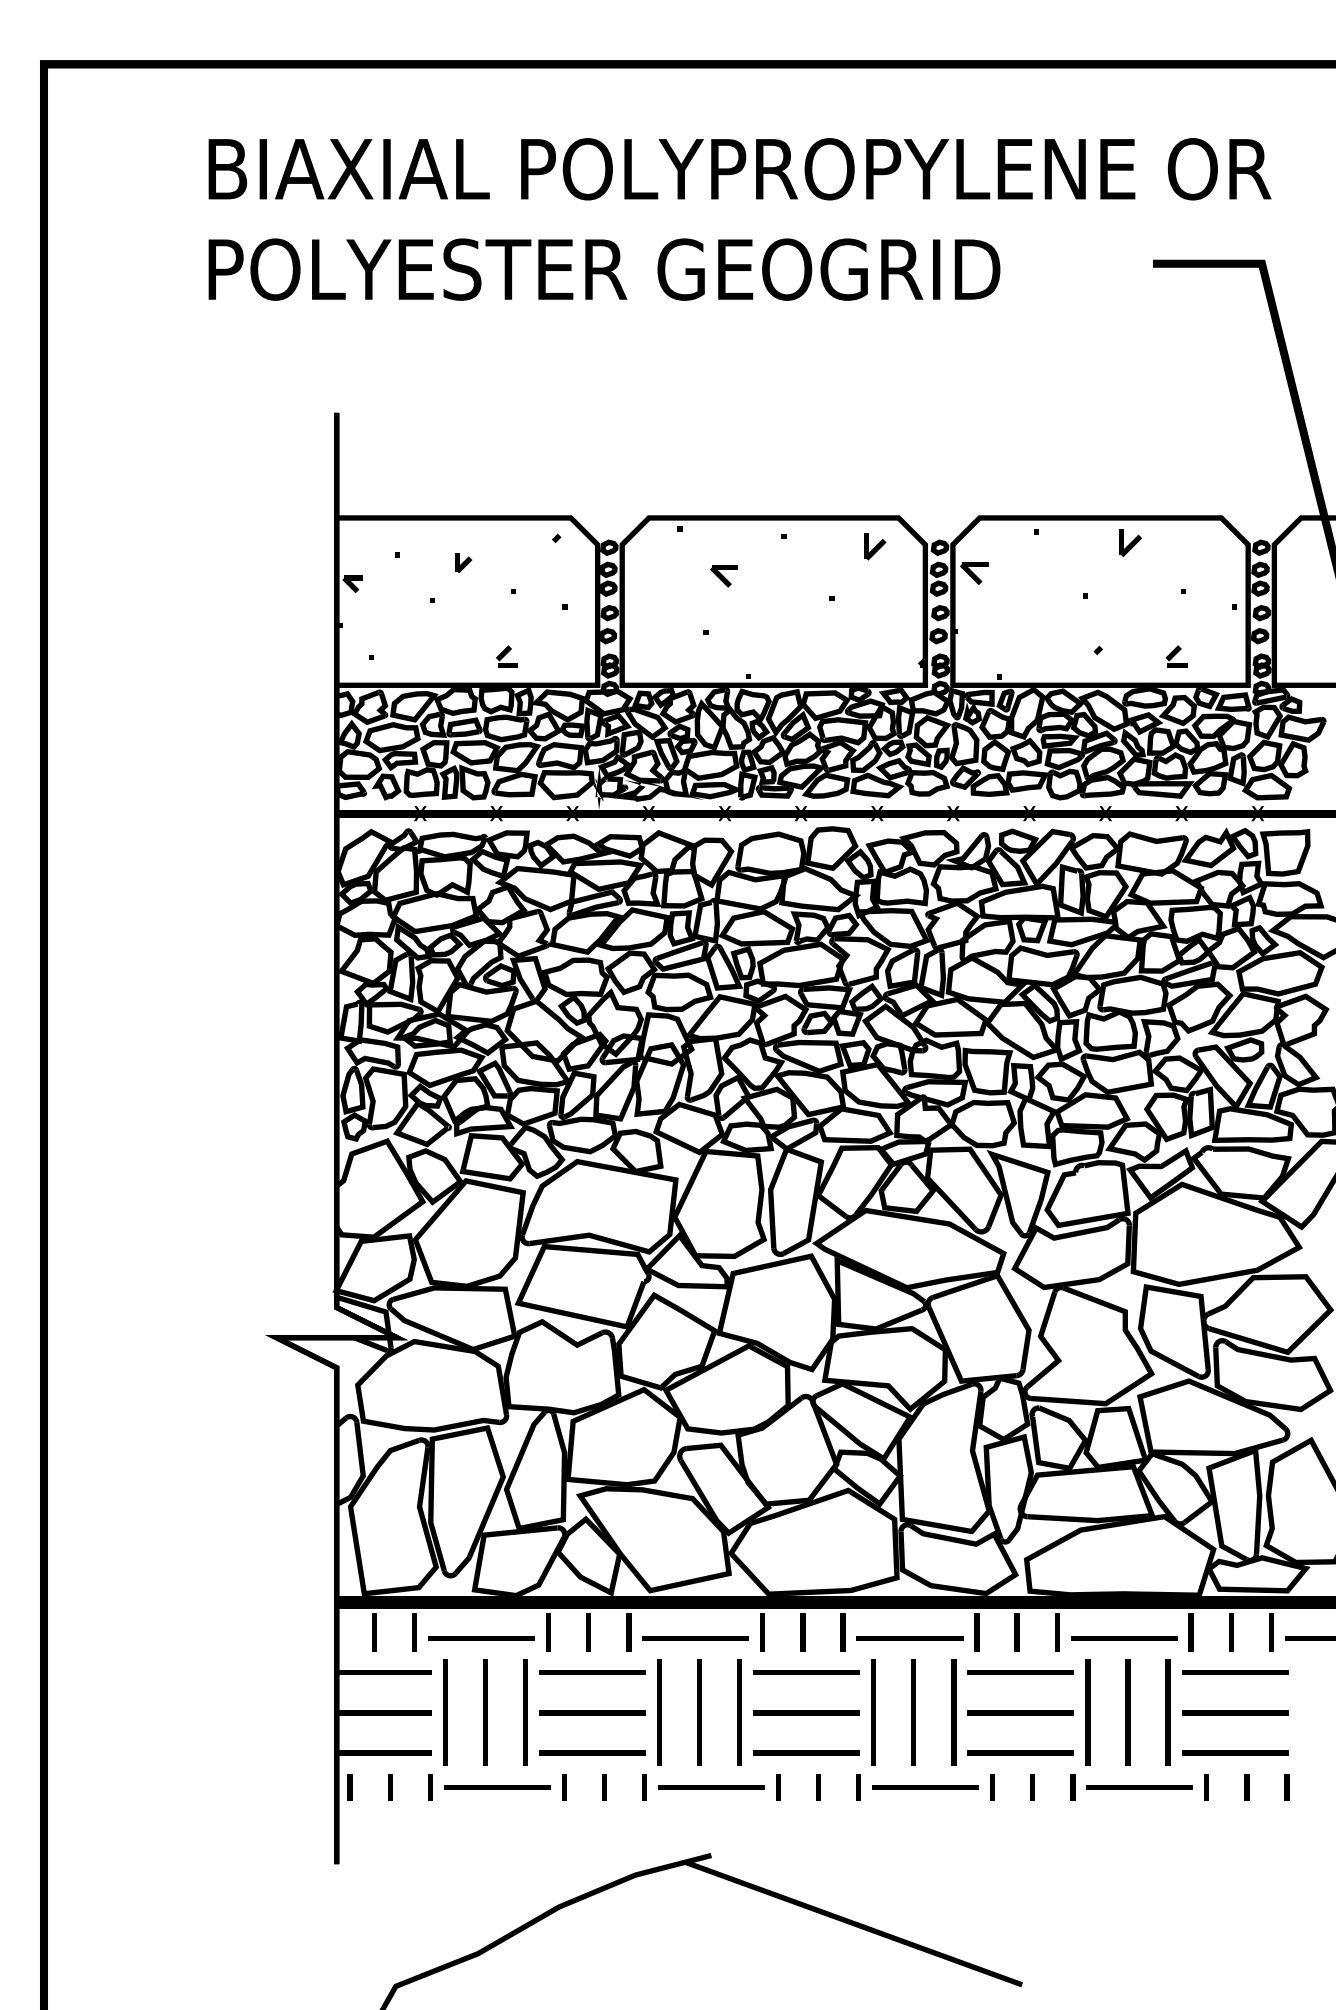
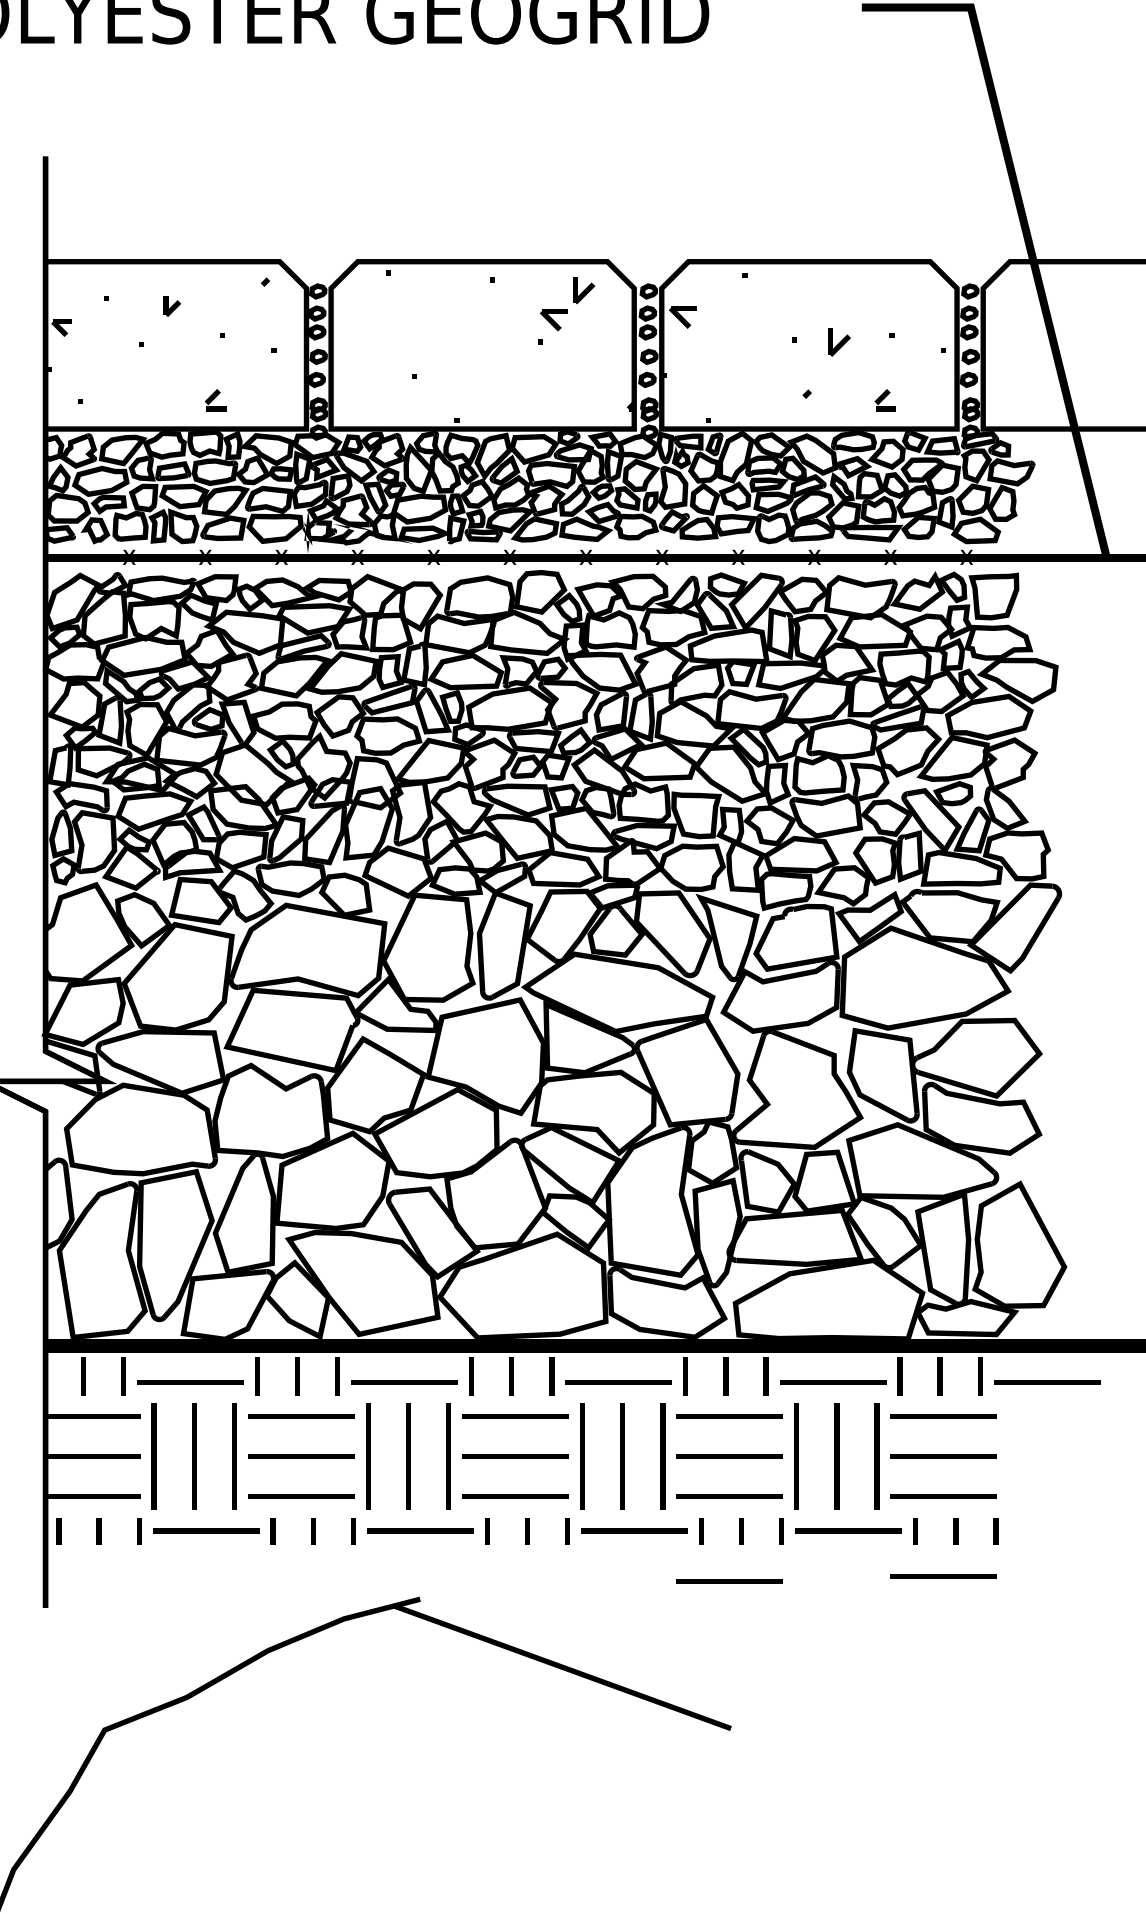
part: (1130, 542) -> (839, 342), moved
part: (723, 576) -> (553, 320), moved
line: (1235, 1832) -> (944, 1576), added
line: (1020, 1837) -> (729, 1581), added

